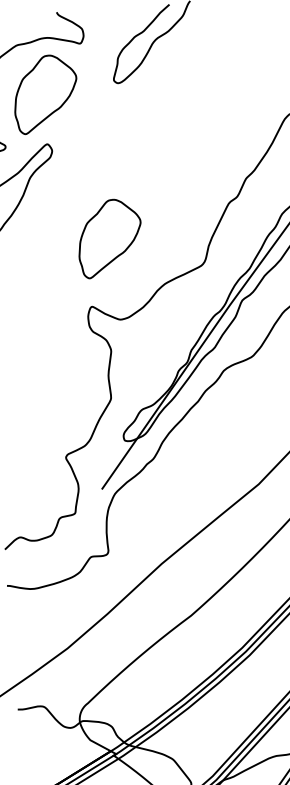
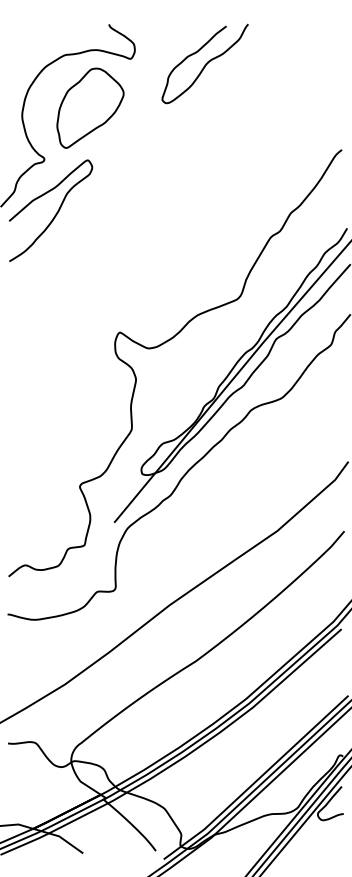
part: (109, 237) -> (144, 262), removed

